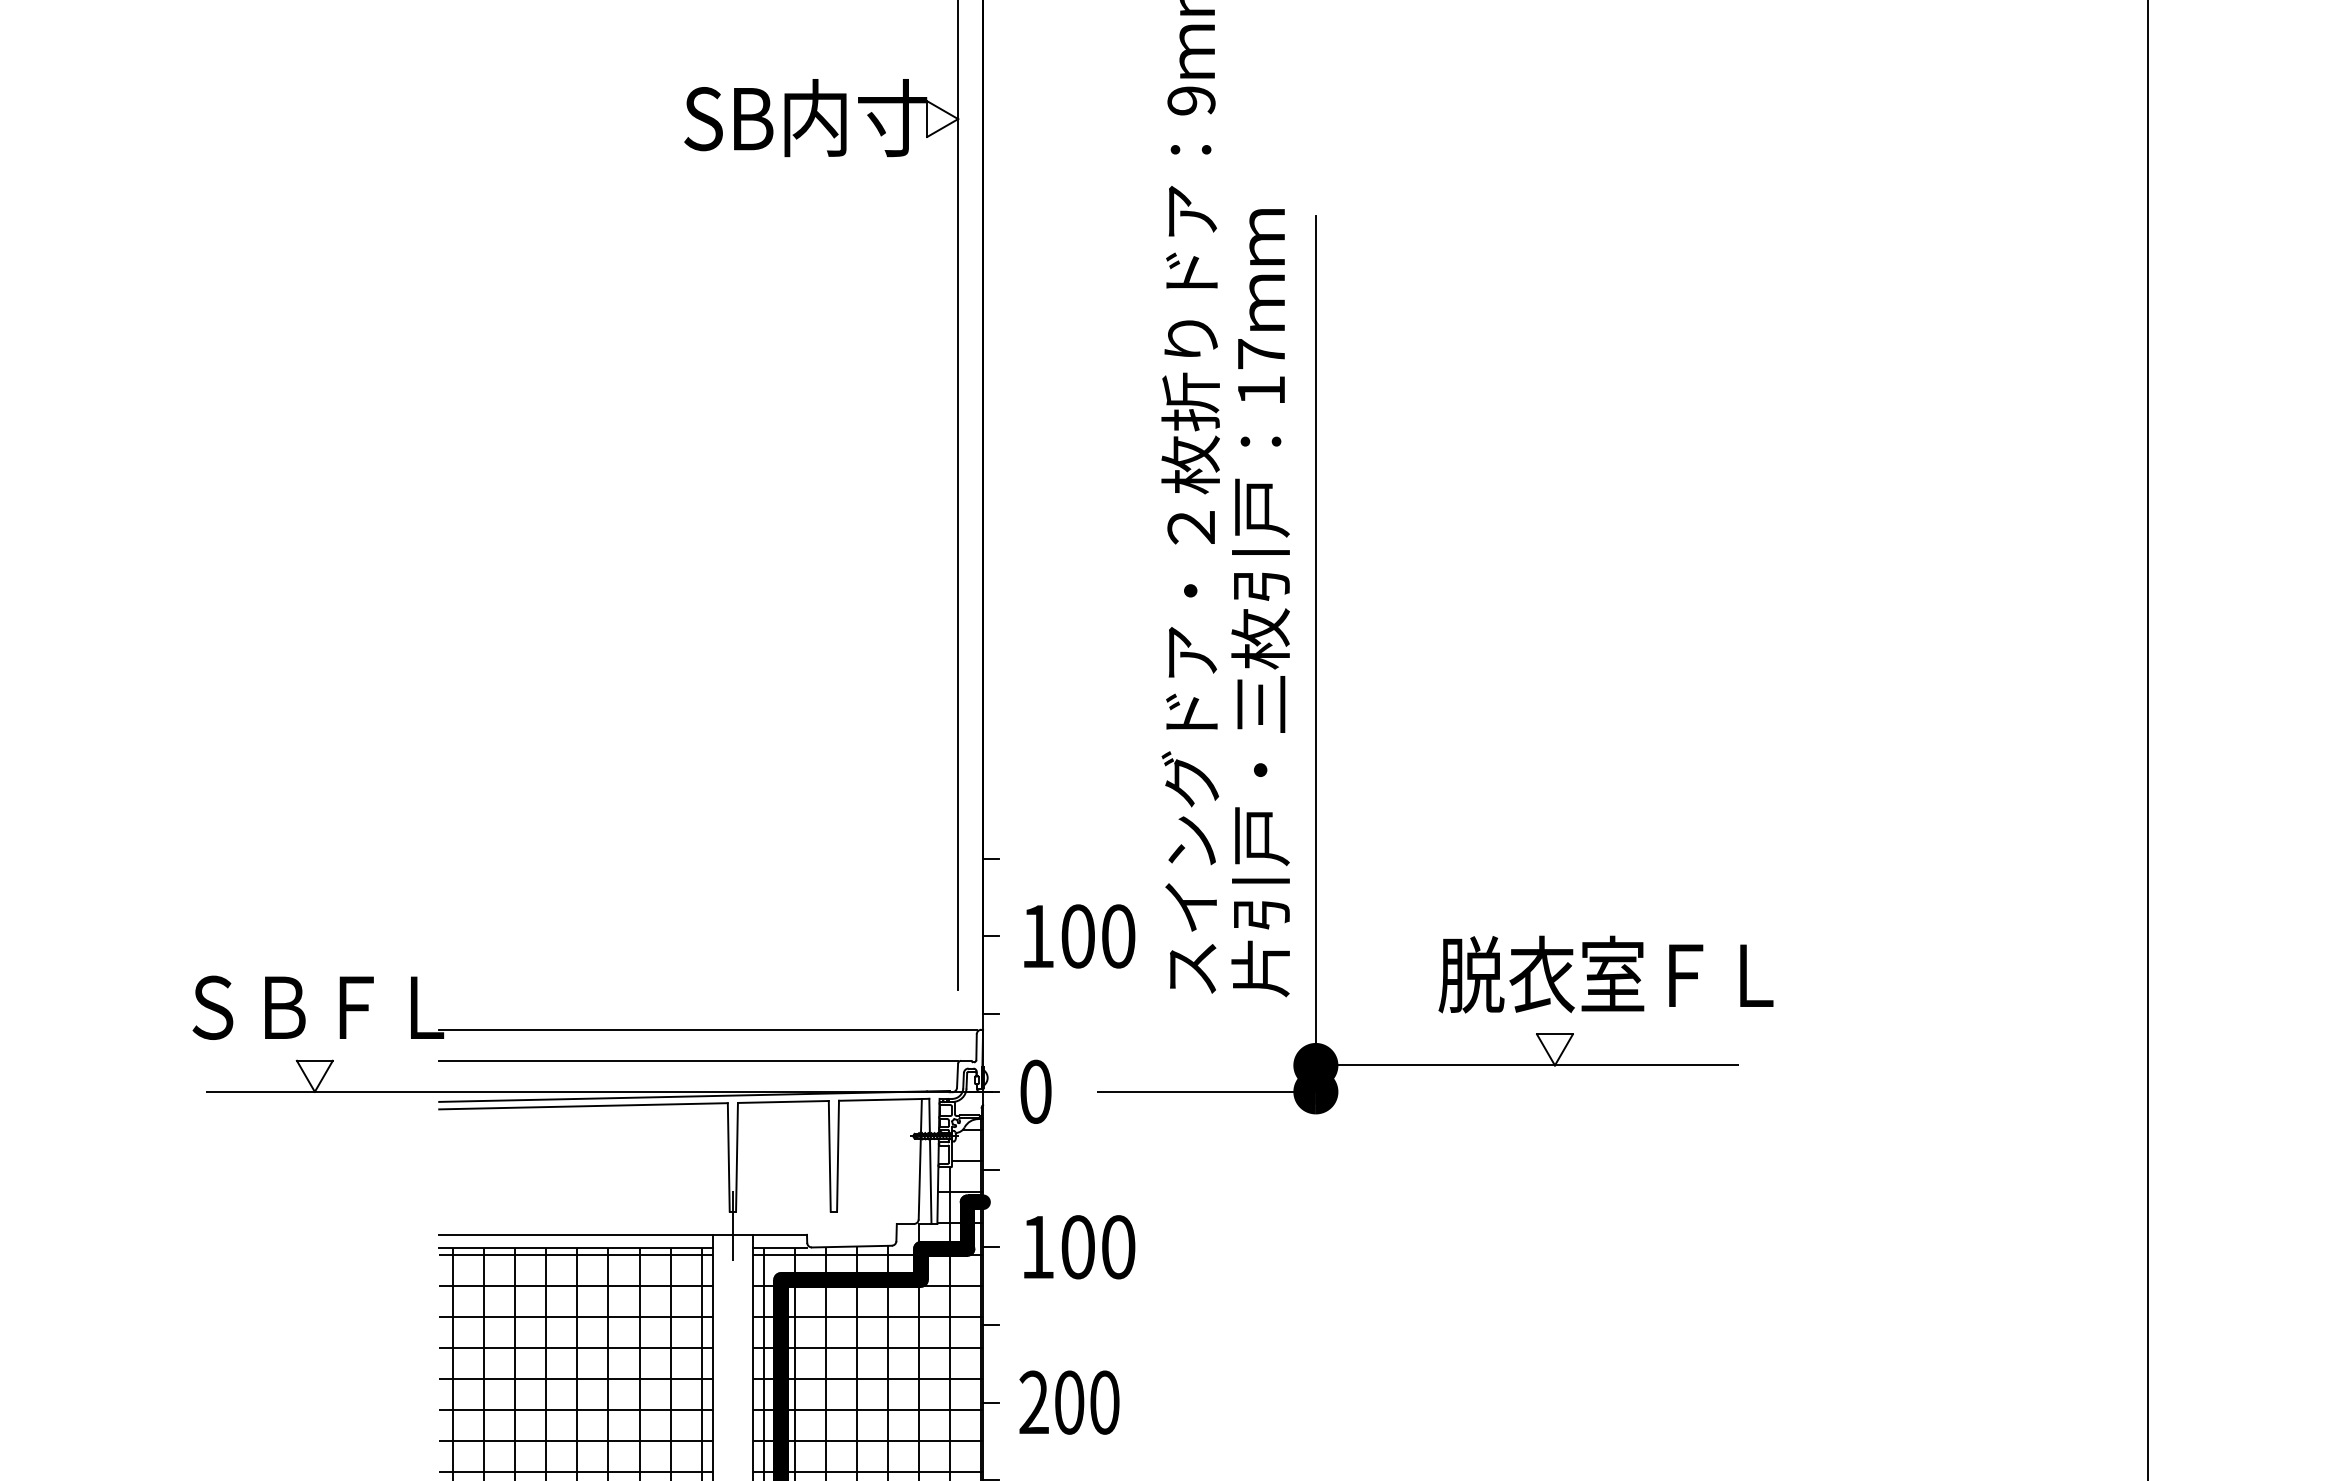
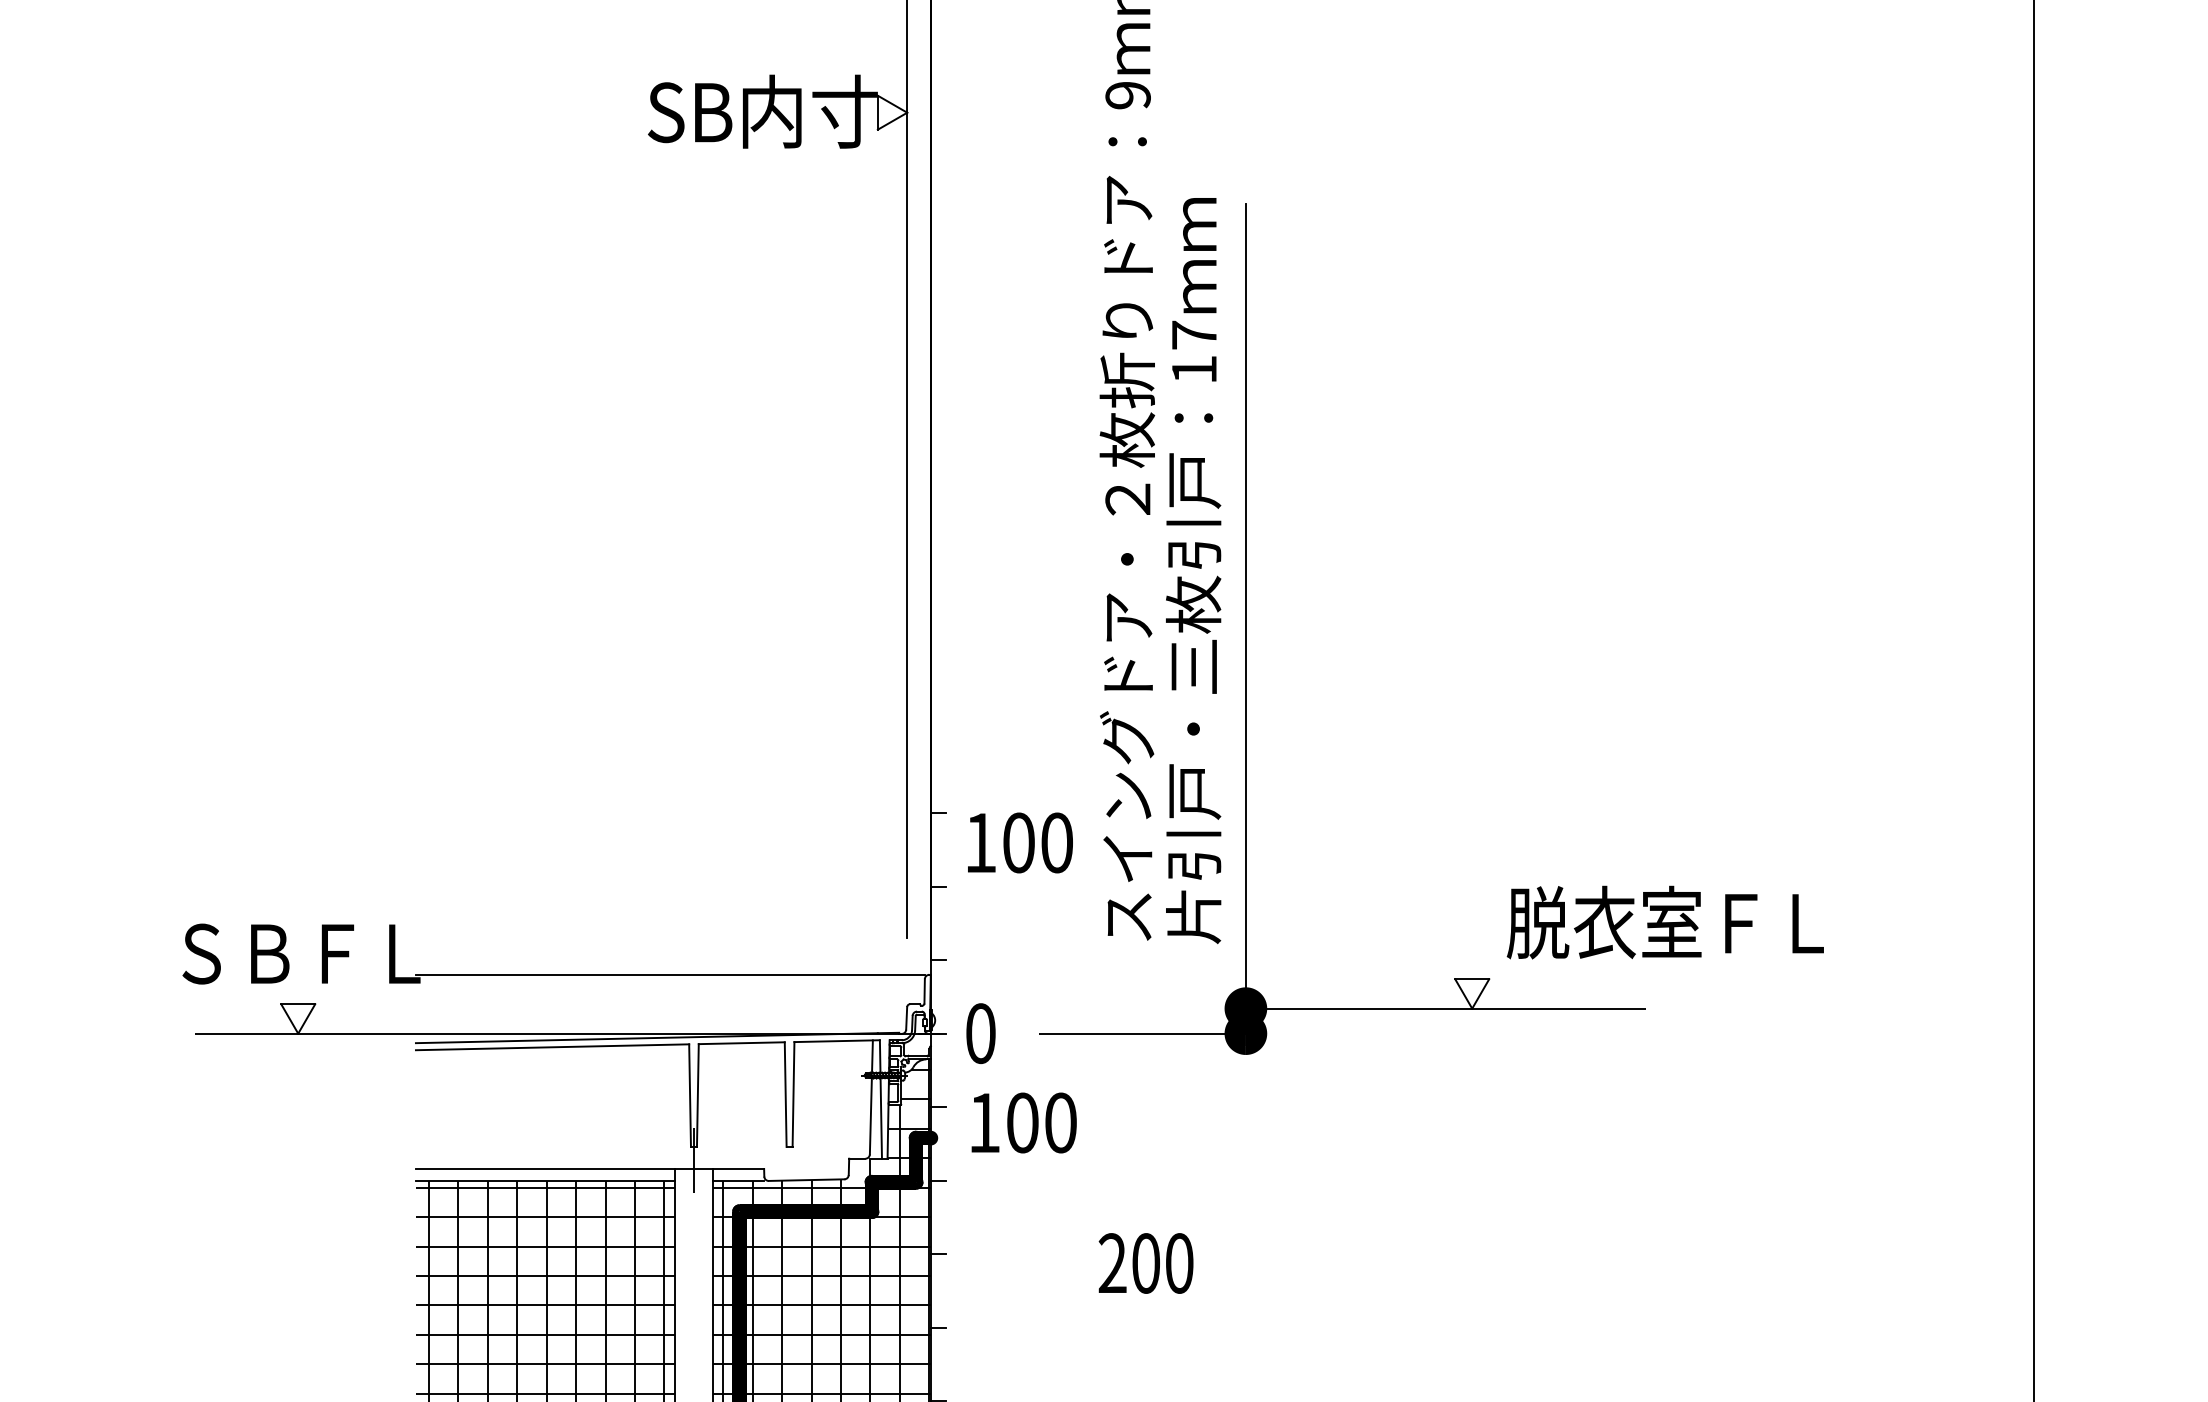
text: (1079, 936) -> (1020, 843), moved
text: (1605, 974) -> (1664, 922), moved
line: (698, 1060) -> (661, 1003), removed
text: (1079, 1247) -> (1024, 1123), moved
text: (1069, 1402) -> (1146, 1263), moved

